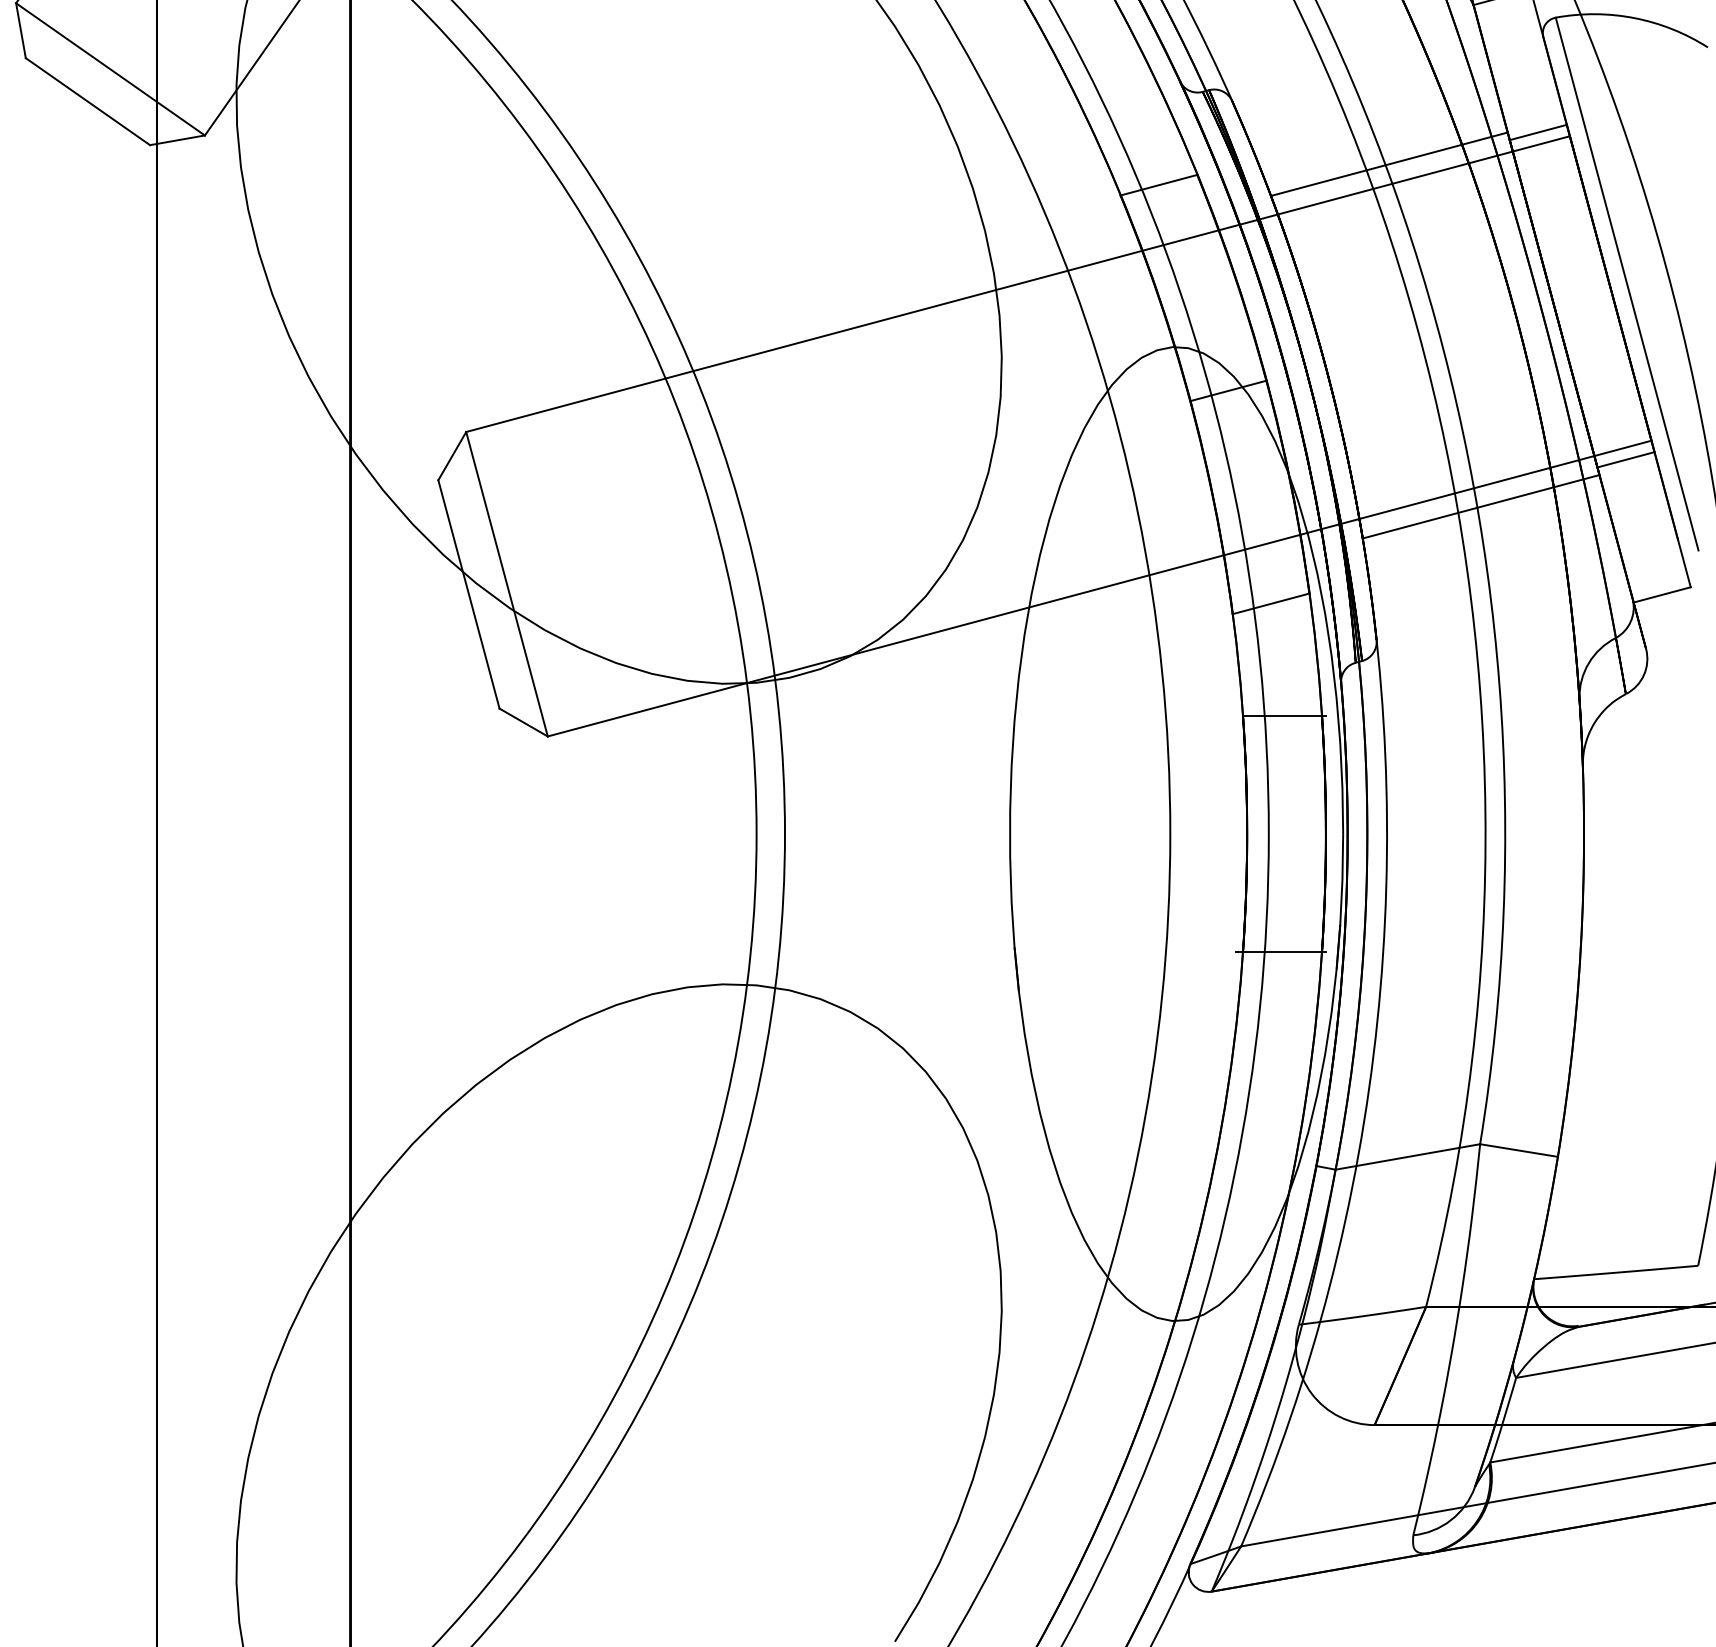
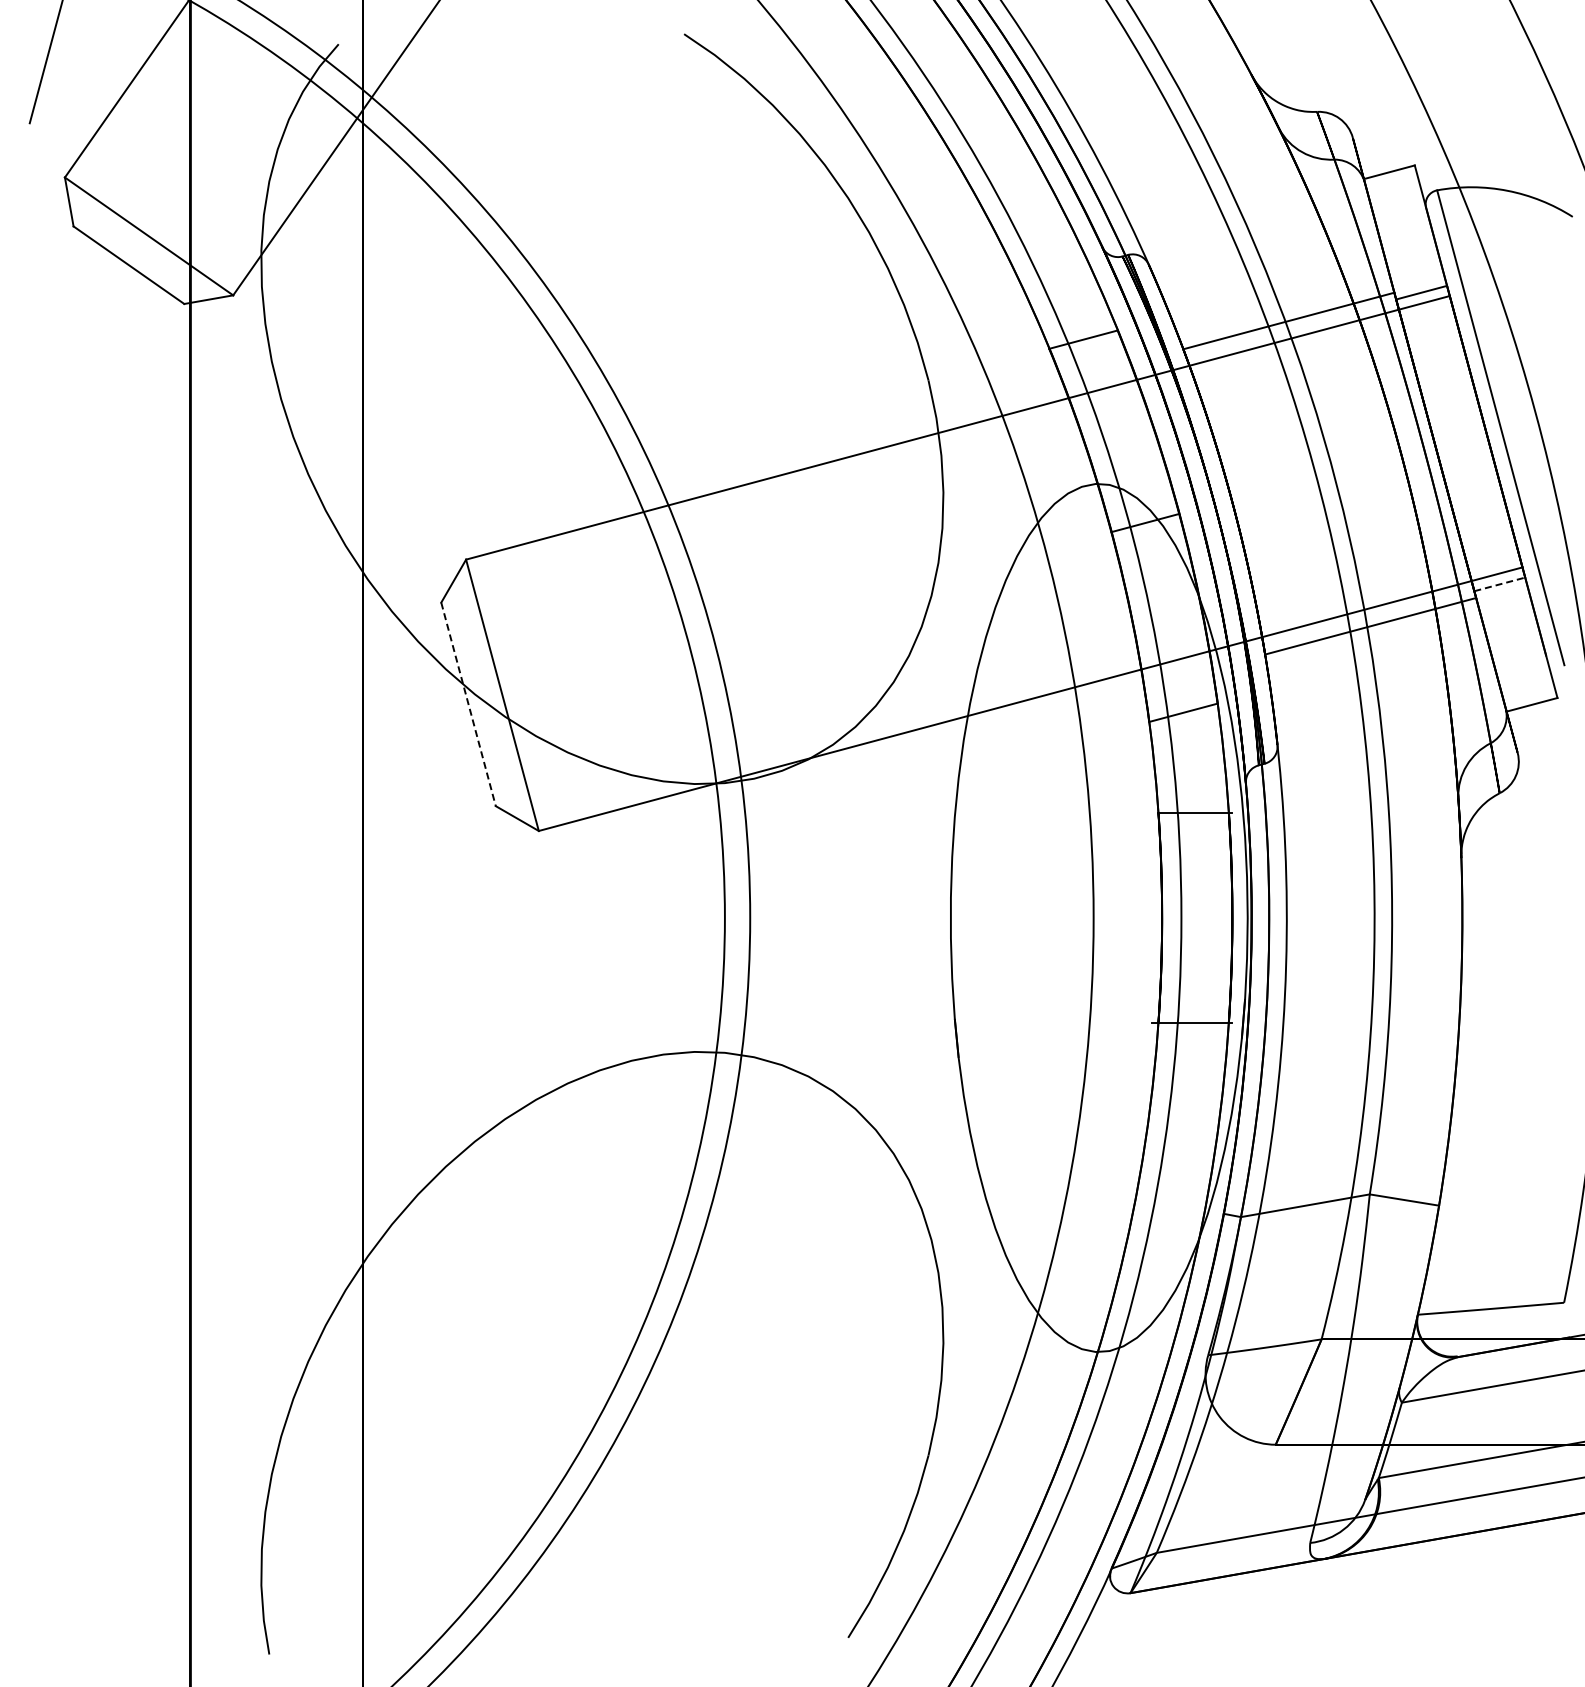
line: (1626, 459) -> (1500, 584), solid -> dashed
line: (468, 594) -> (468, 704), solid -> dashed

